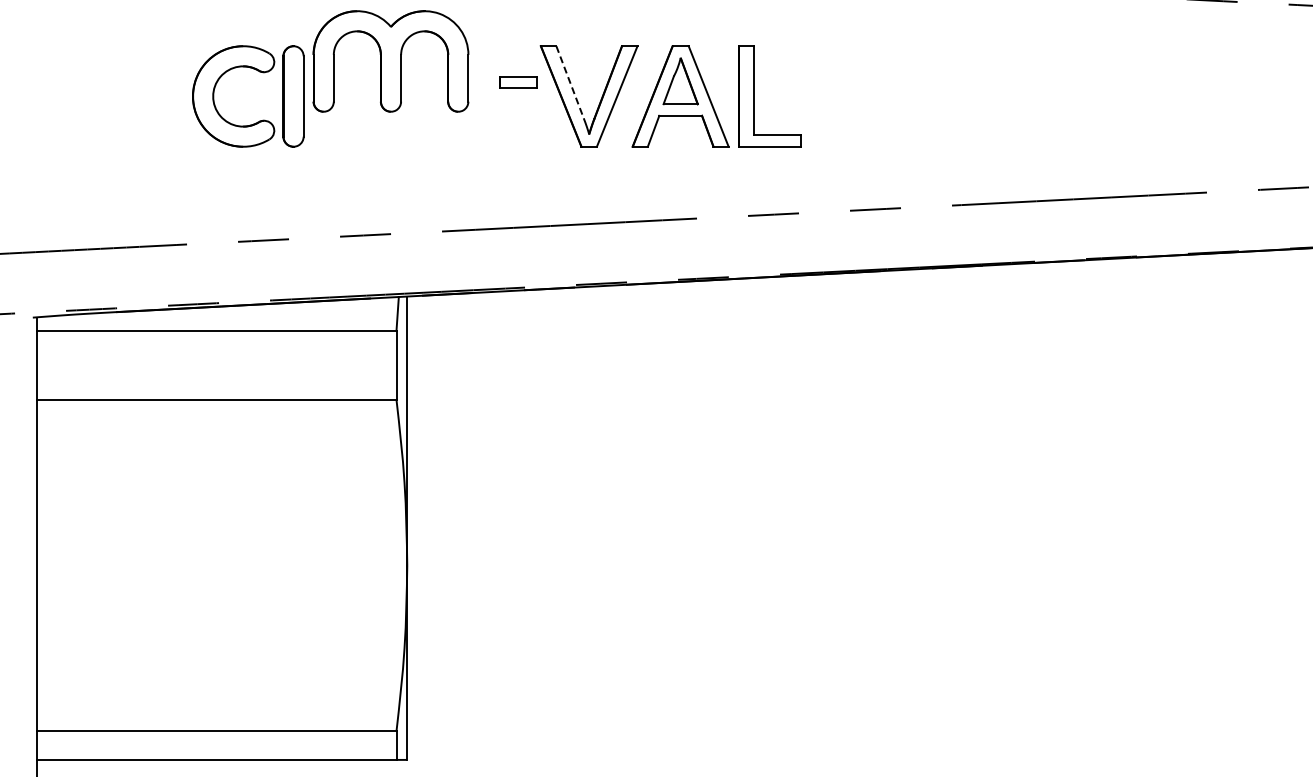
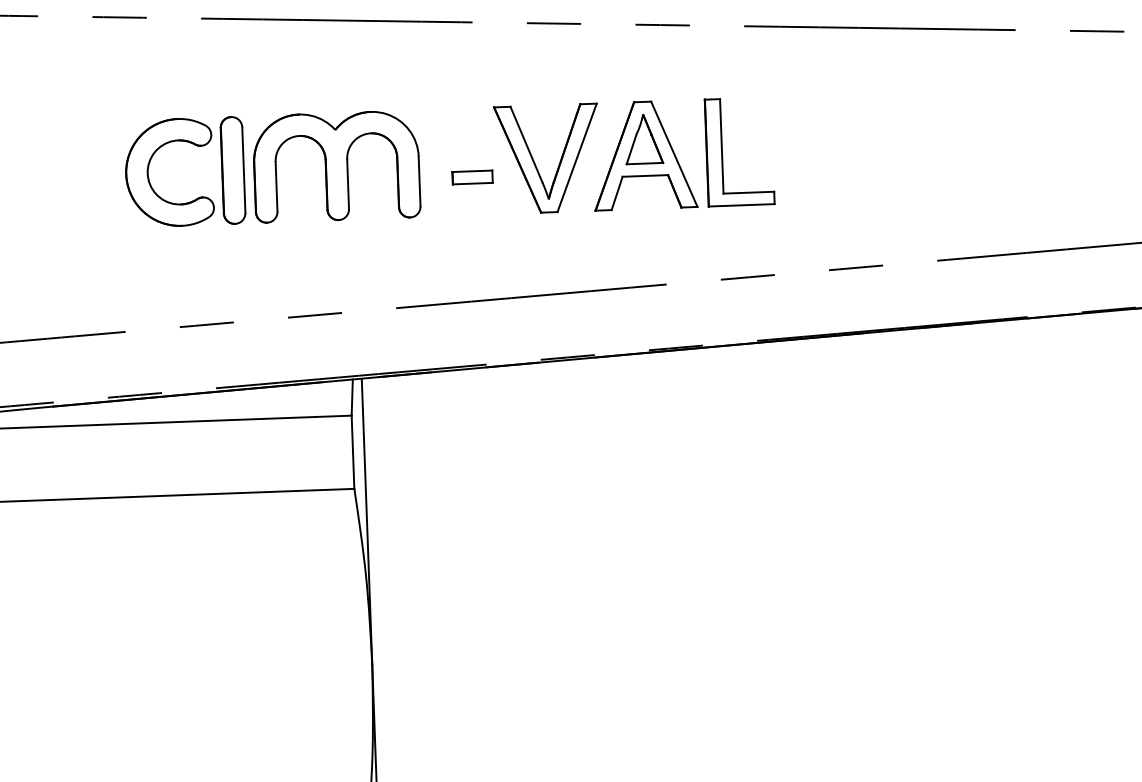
part: (390, 61) -> (336, 166), moved
part: (518, 82) -> (472, 177), moved
line: (570, 82) -> (526, 144), dashed -> solid

